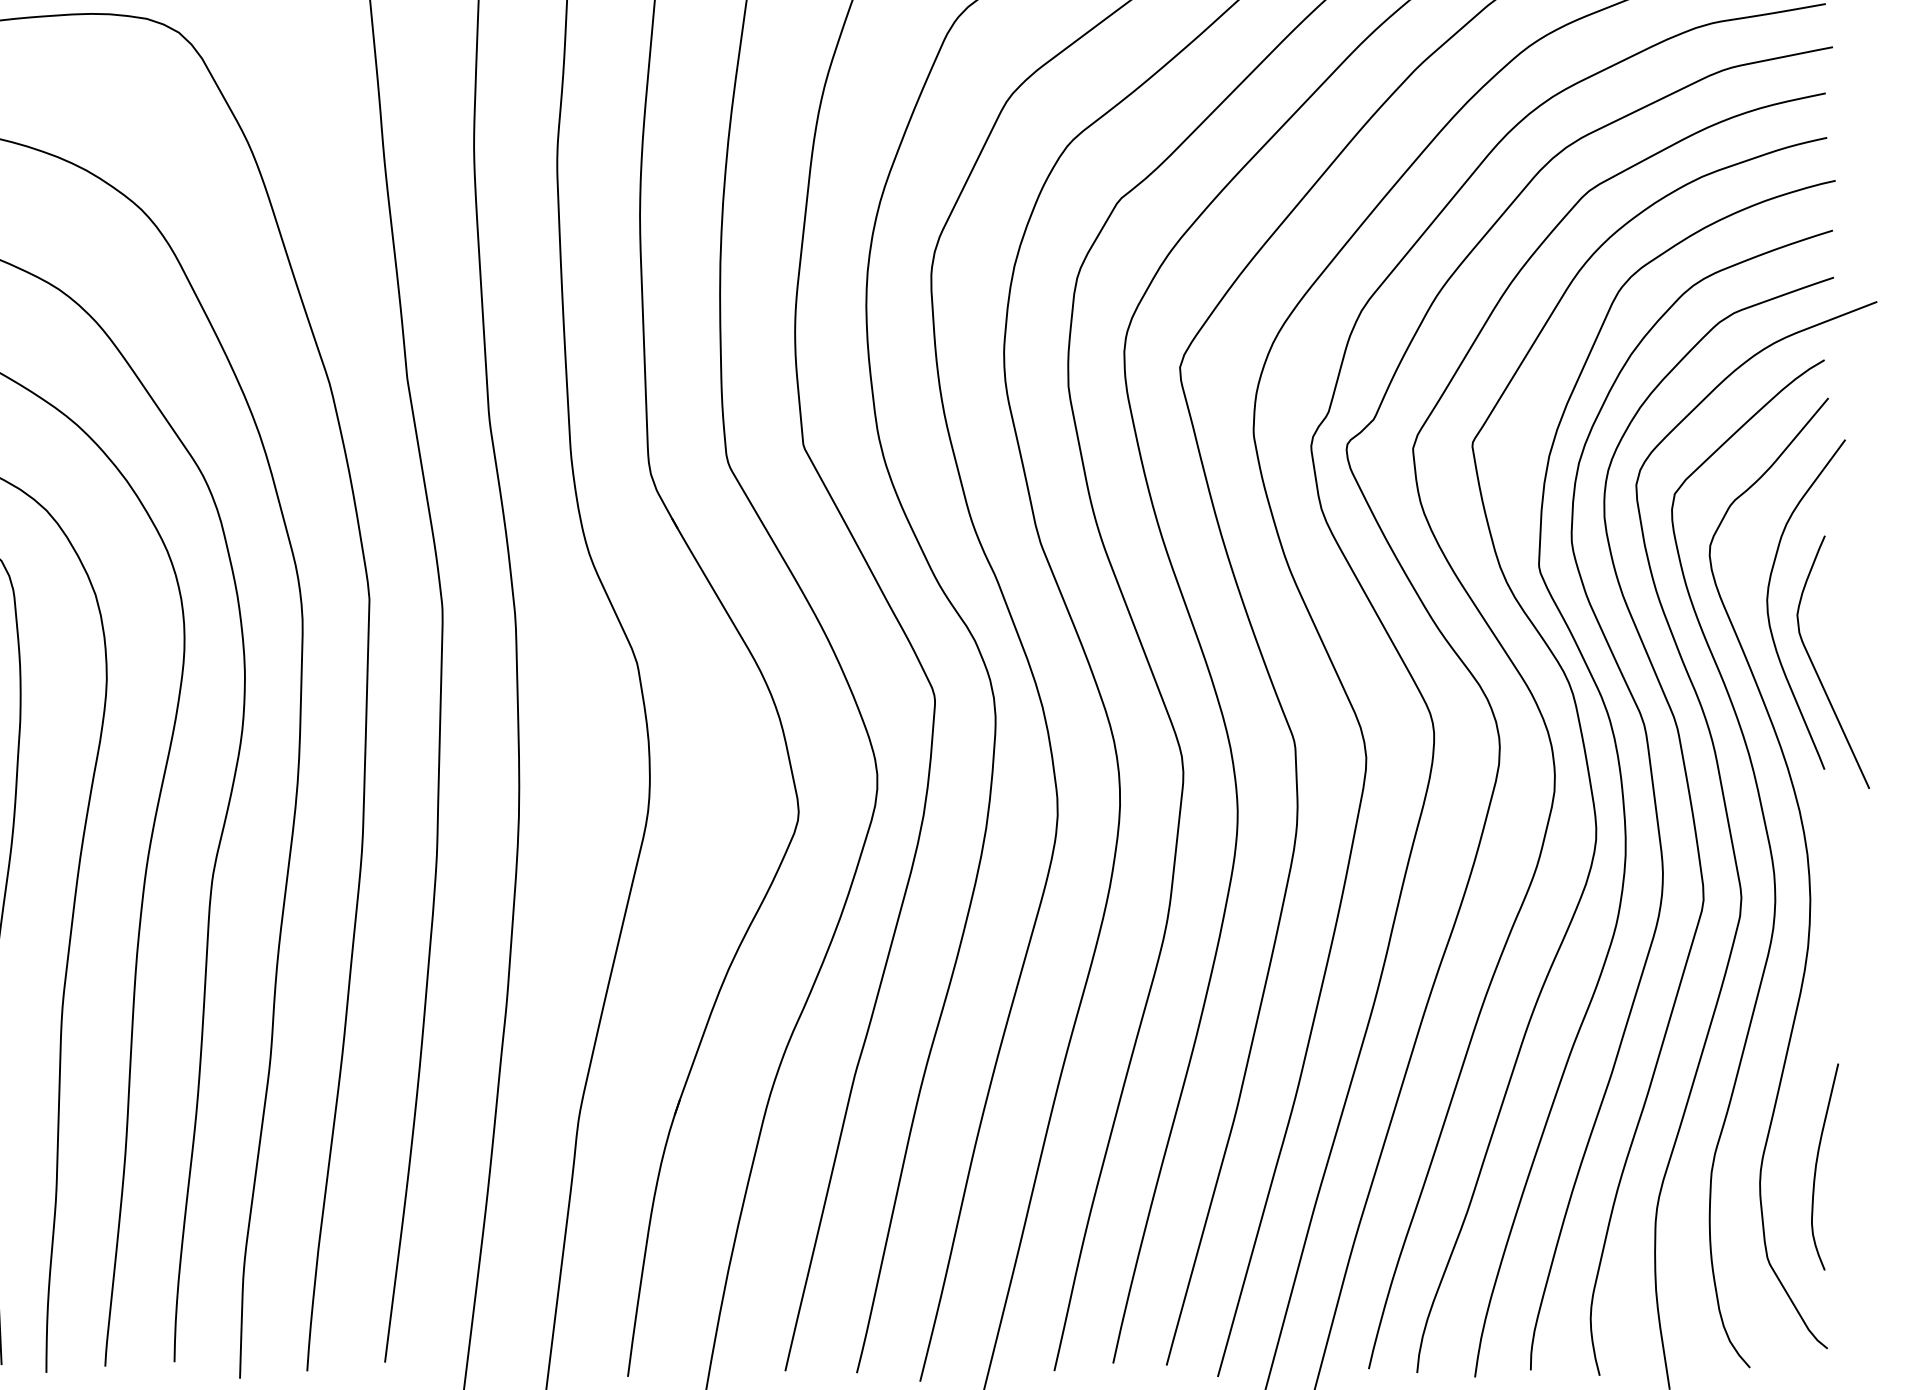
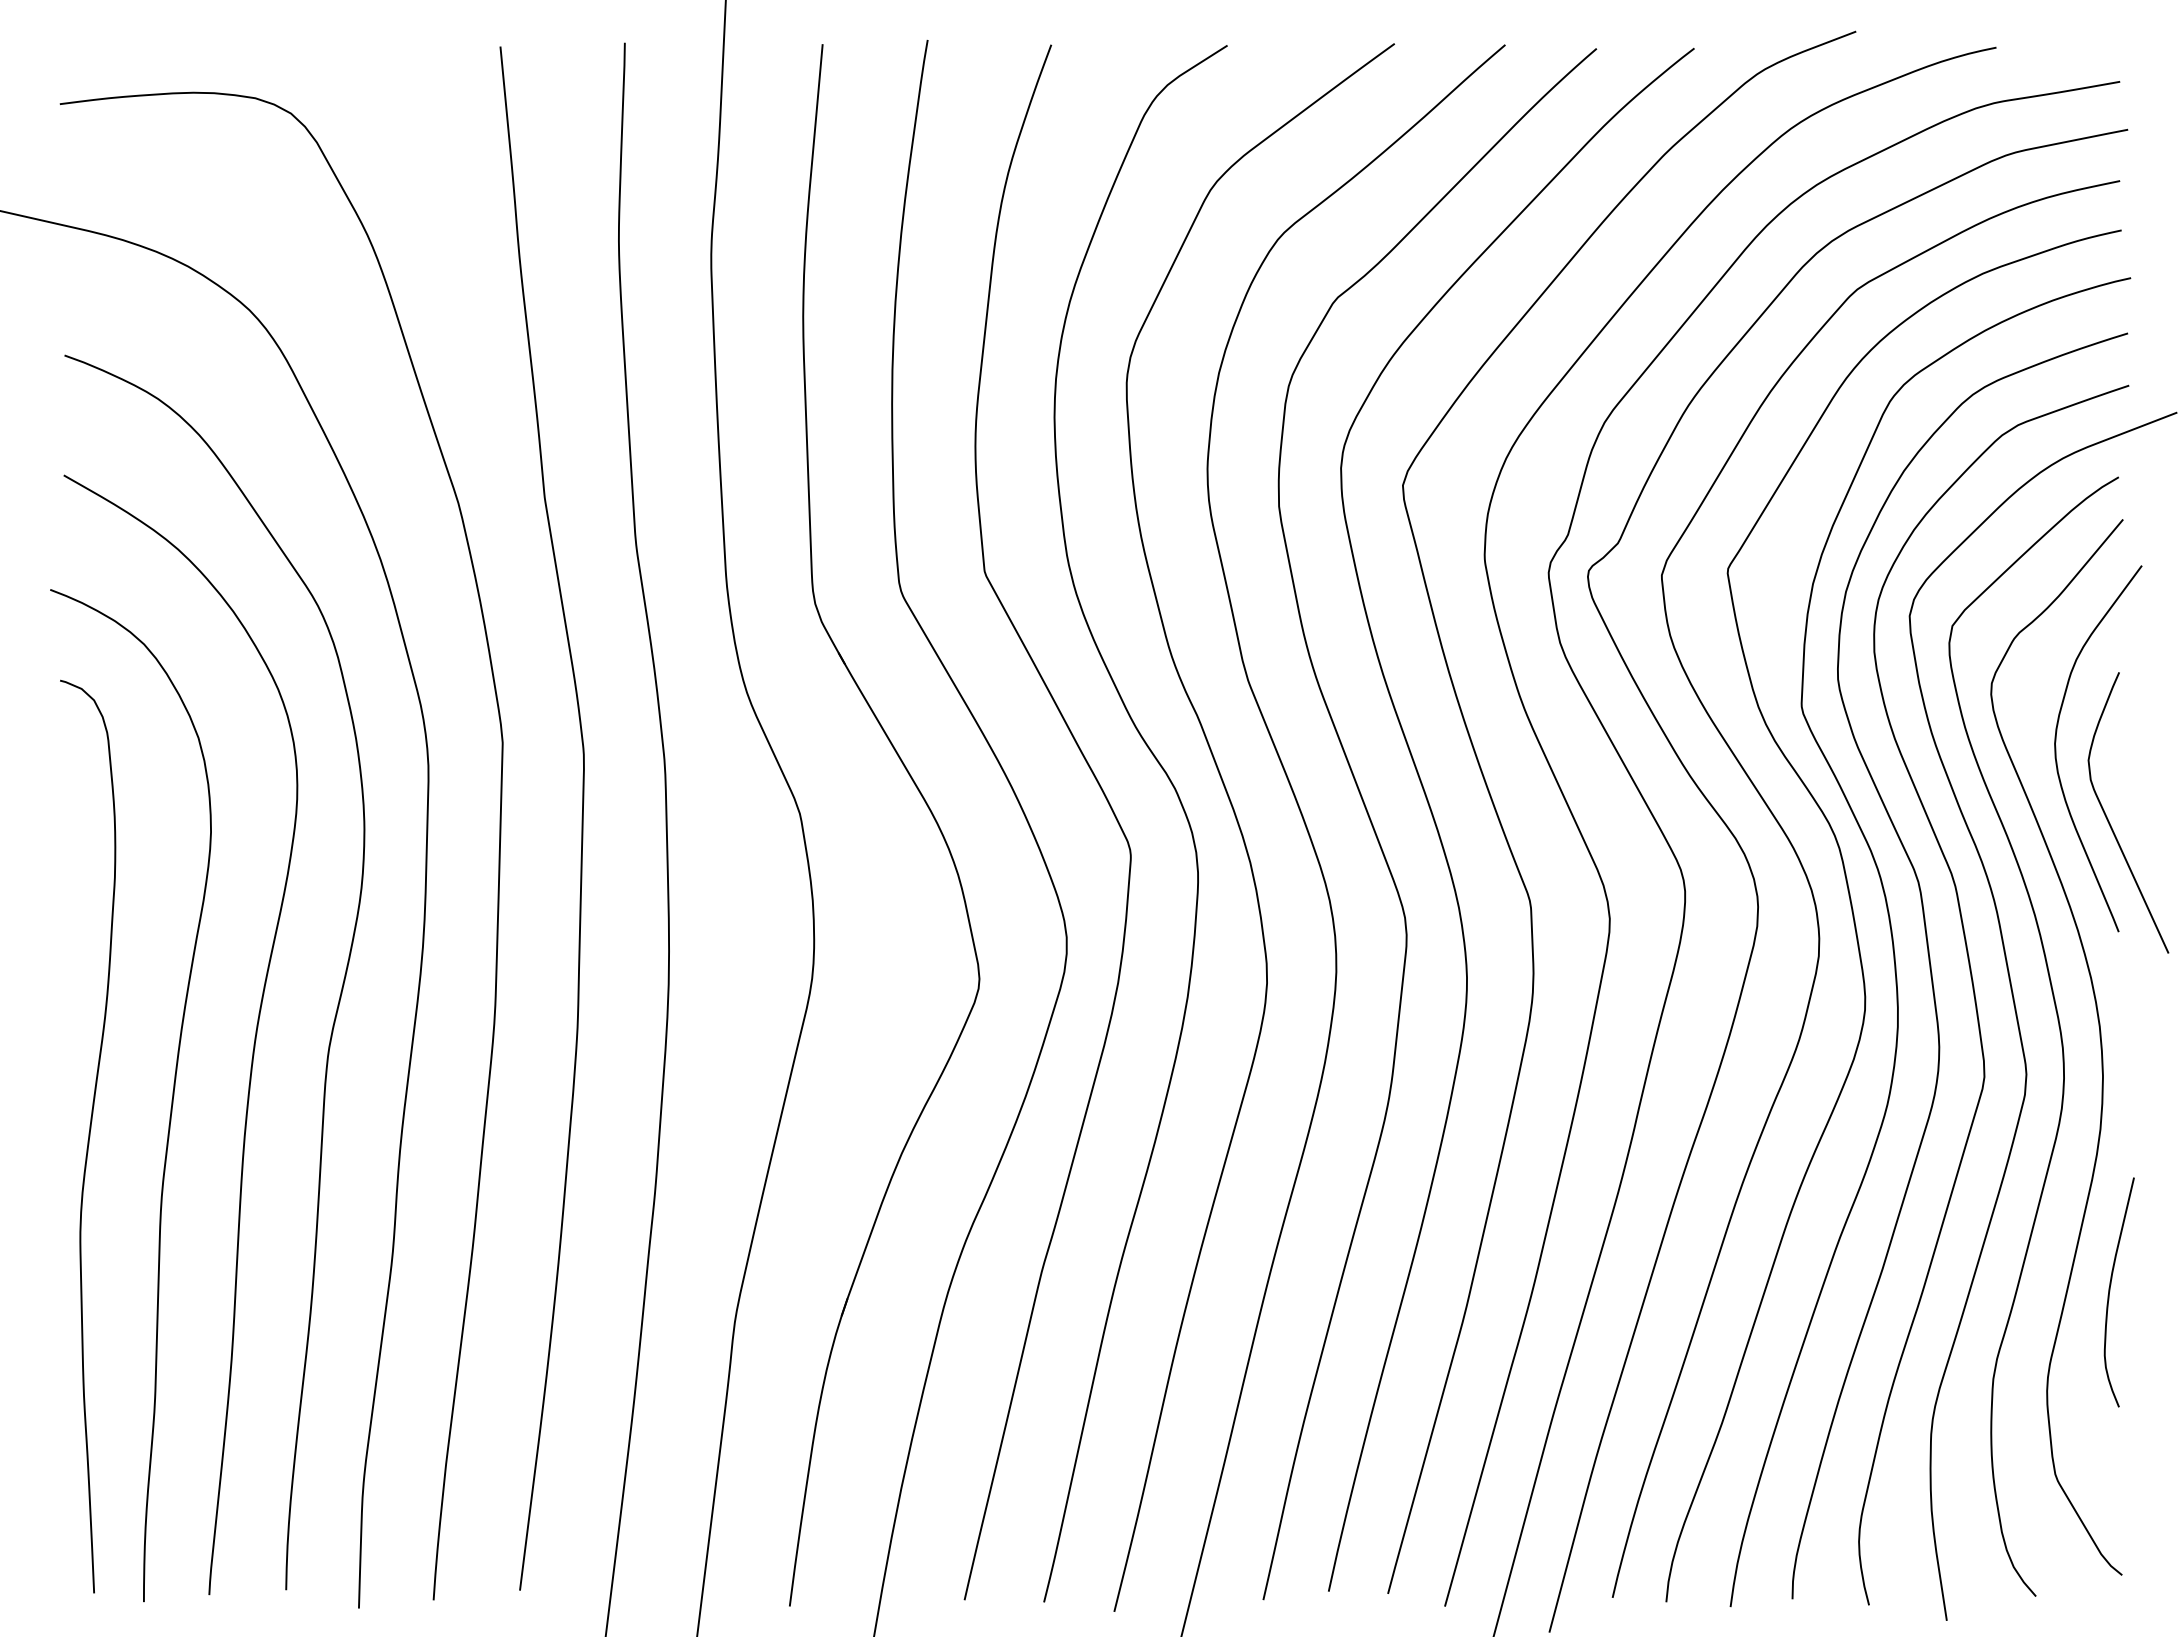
curve: (1817, 1166) -> (2110, 1291), moved

